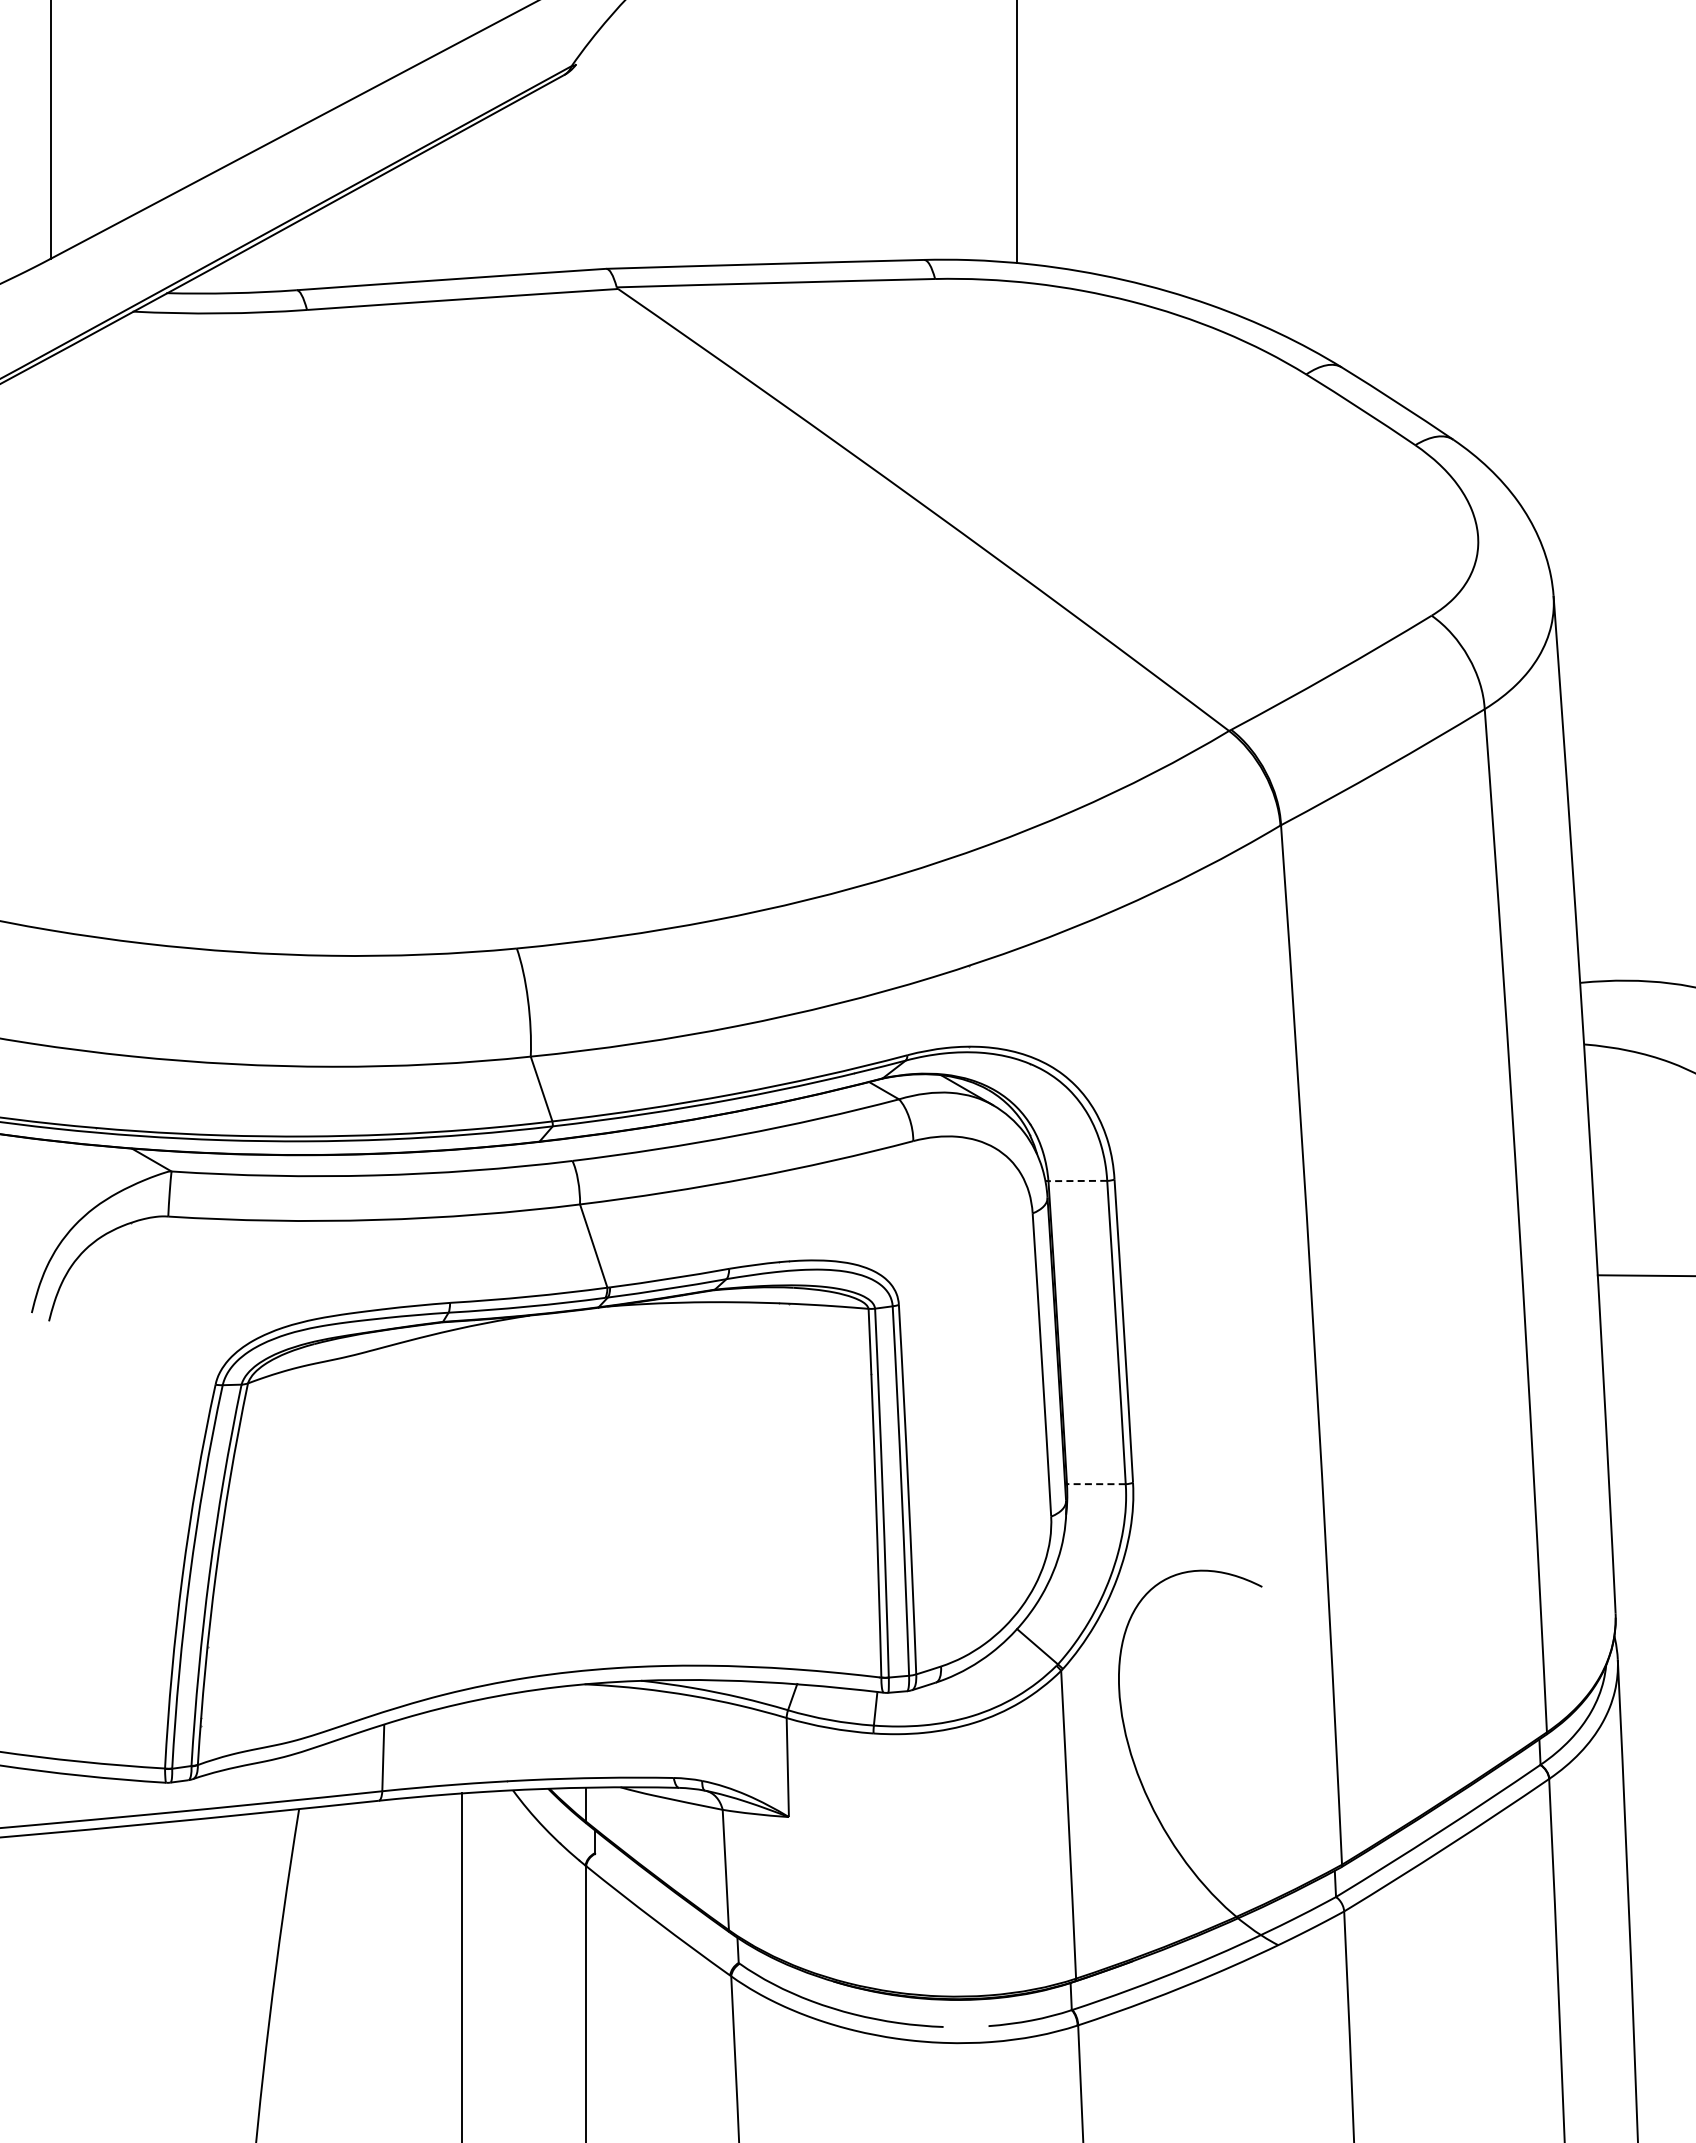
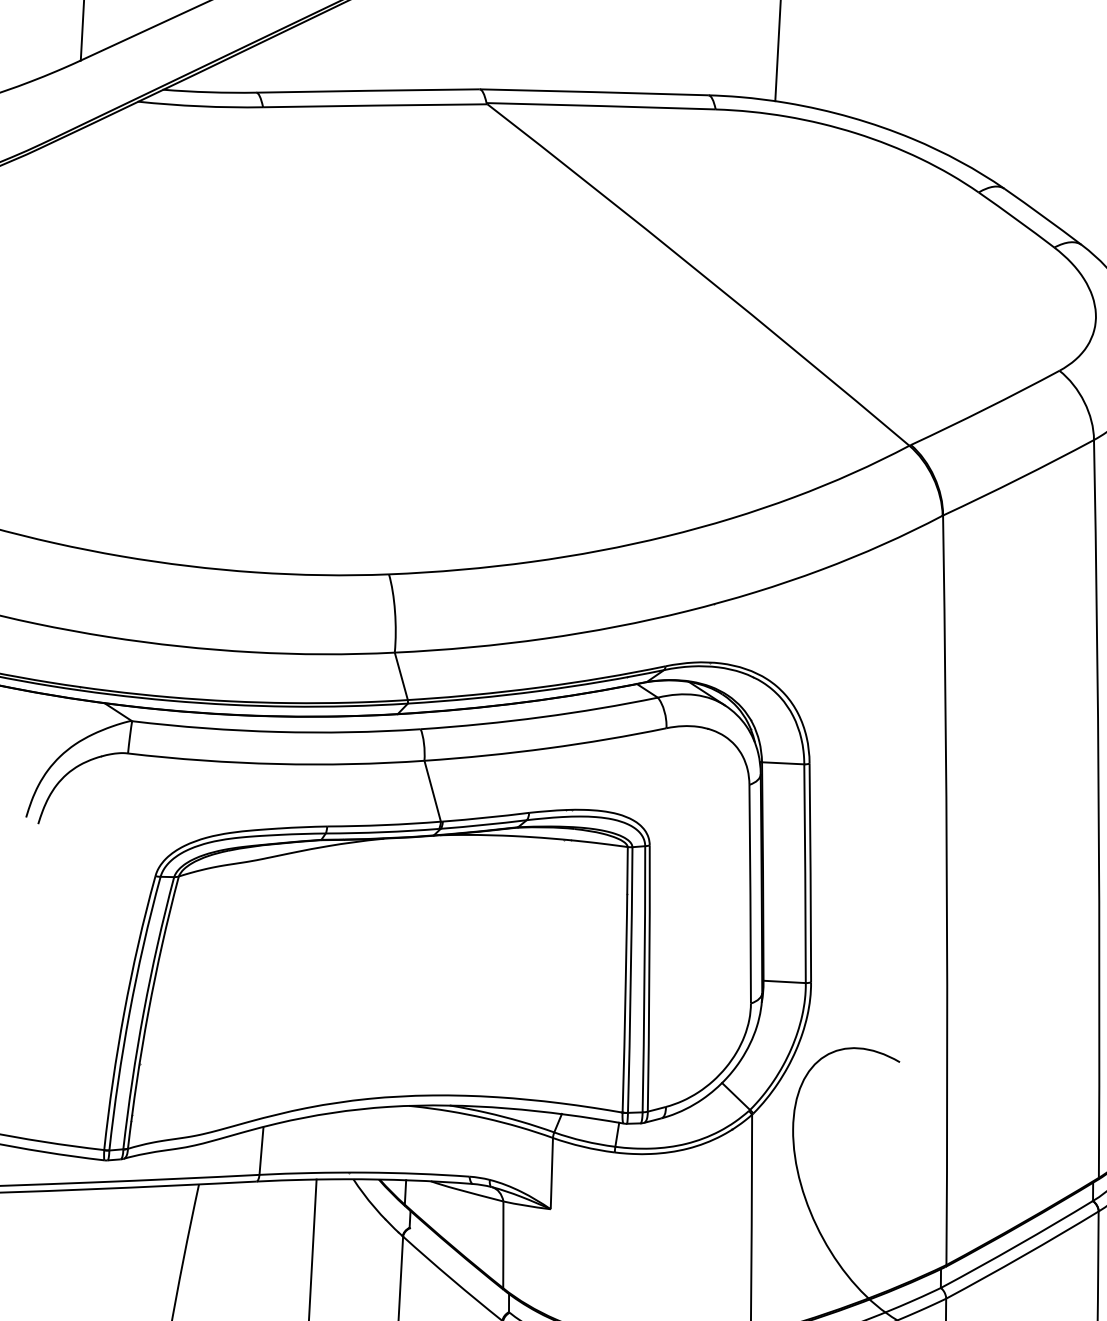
line: (1077, 1181) -> (782, 763), dashed -> solid
line: (1095, 1484) -> (784, 982), dashed -> solid

